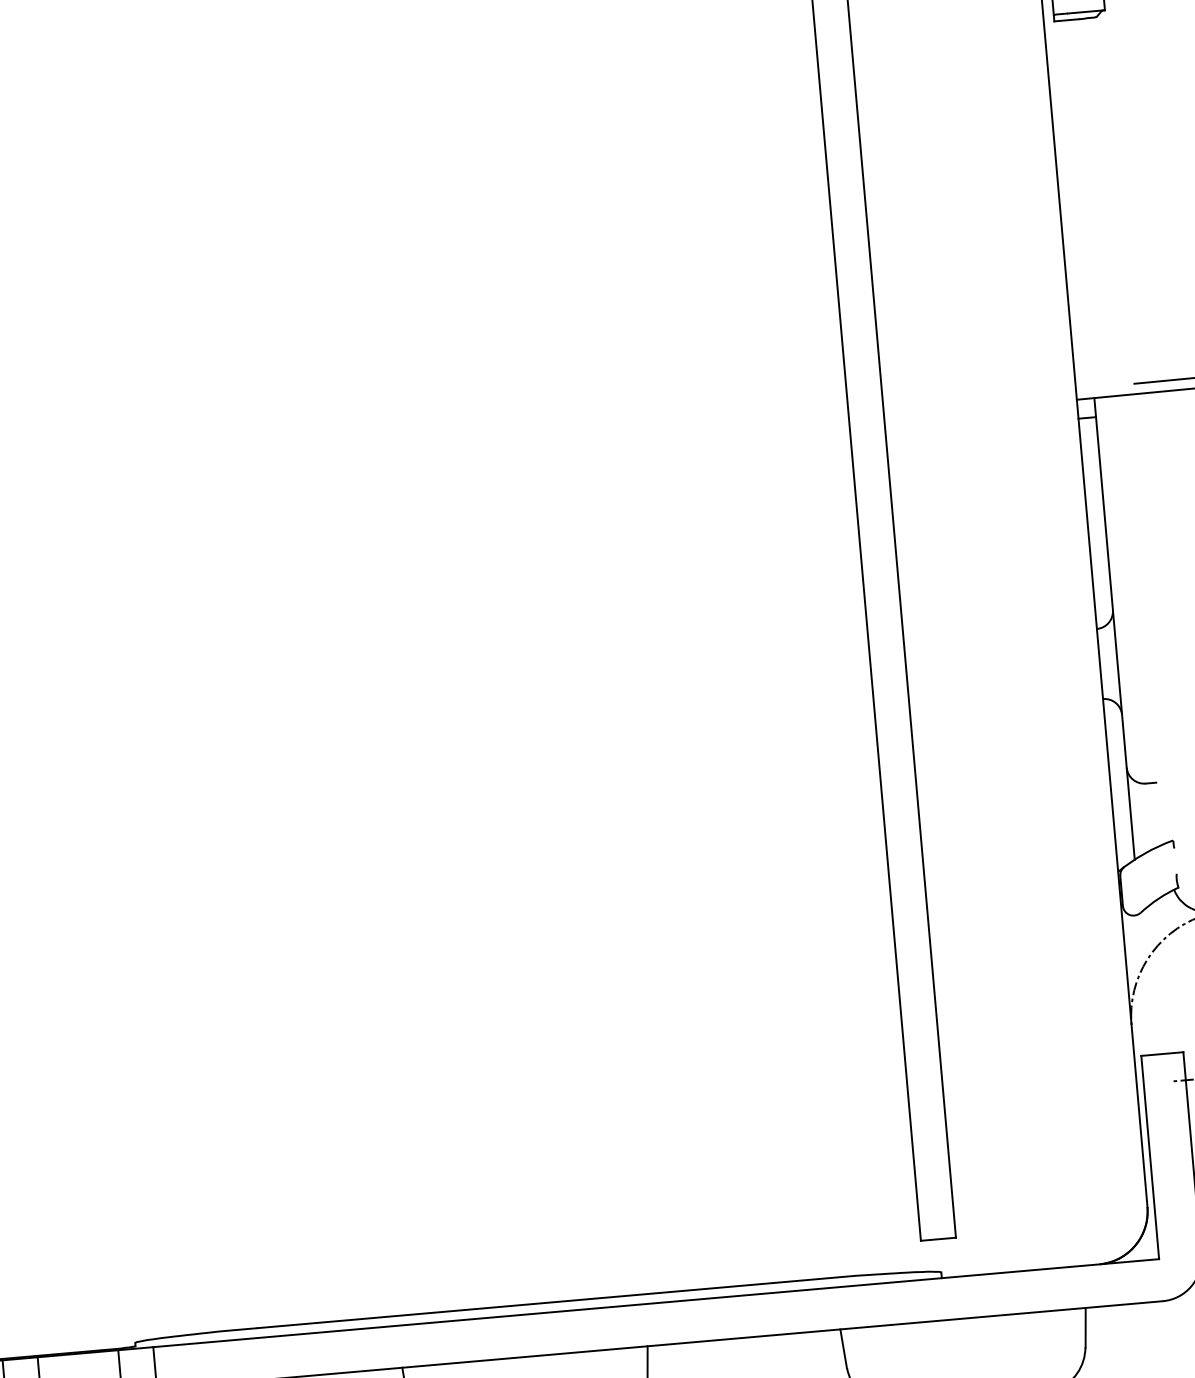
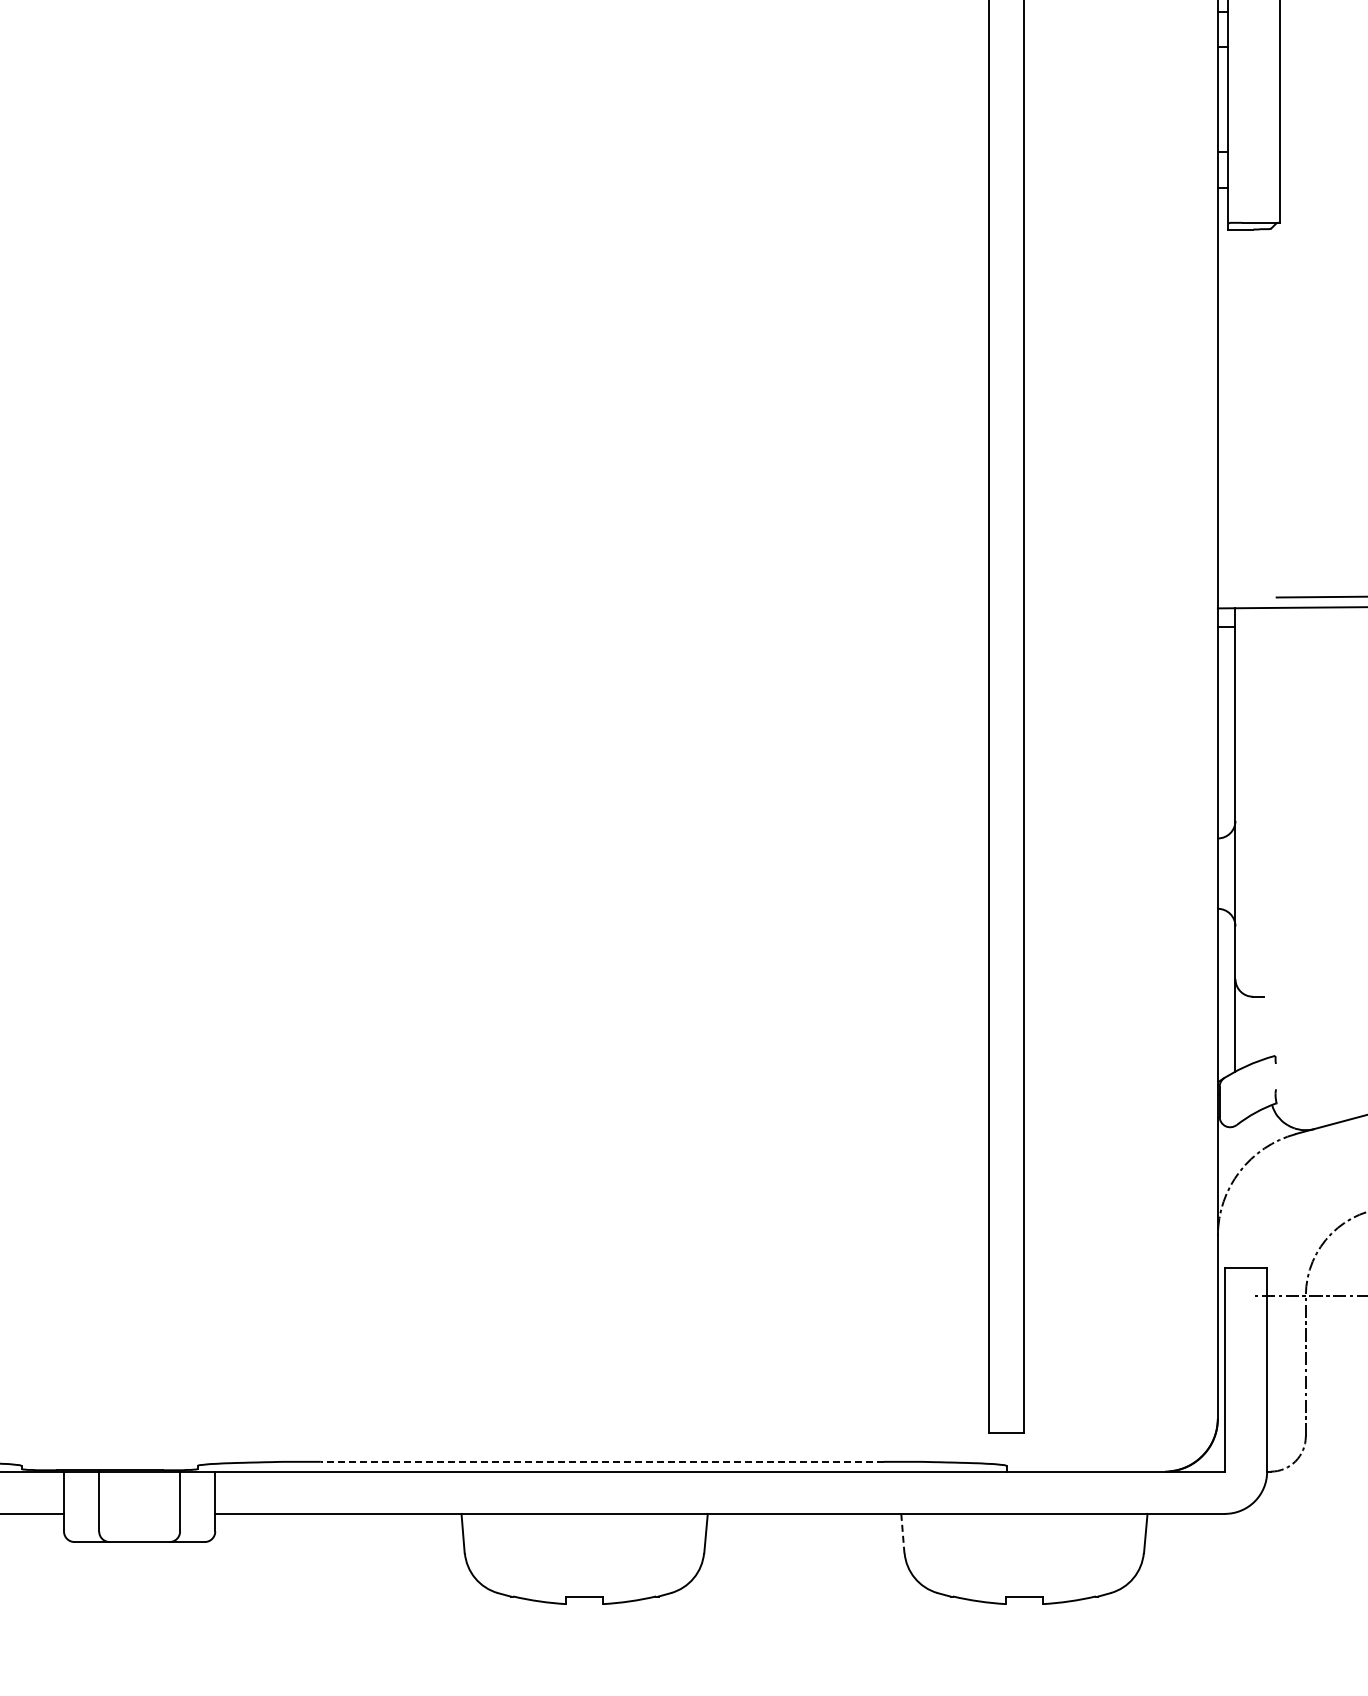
line: (537, 1303) -> (601, 1461), solid -> dashed
line: (843, 1348) -> (902, 1533), solid -> dashed

